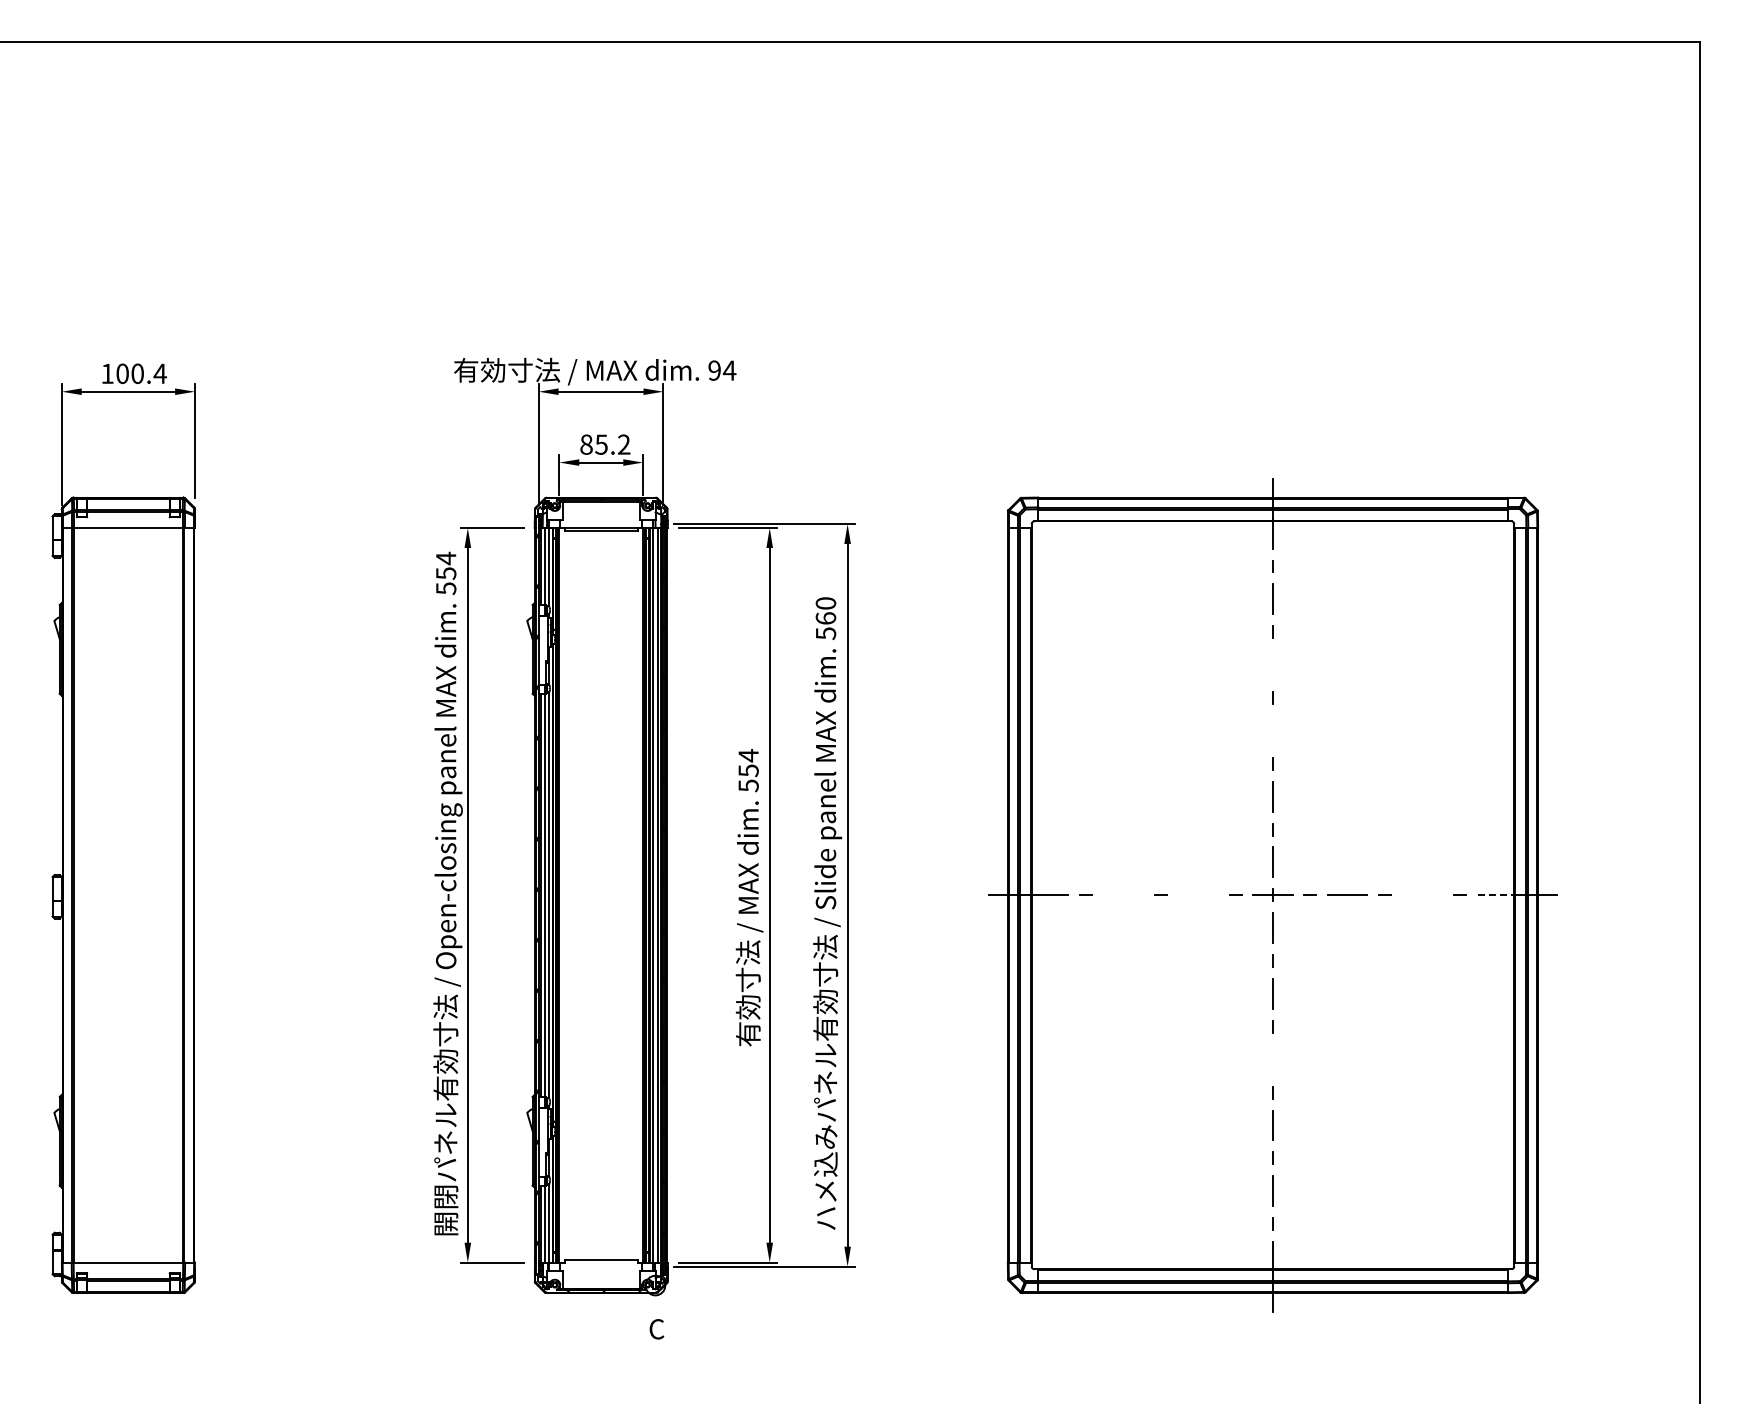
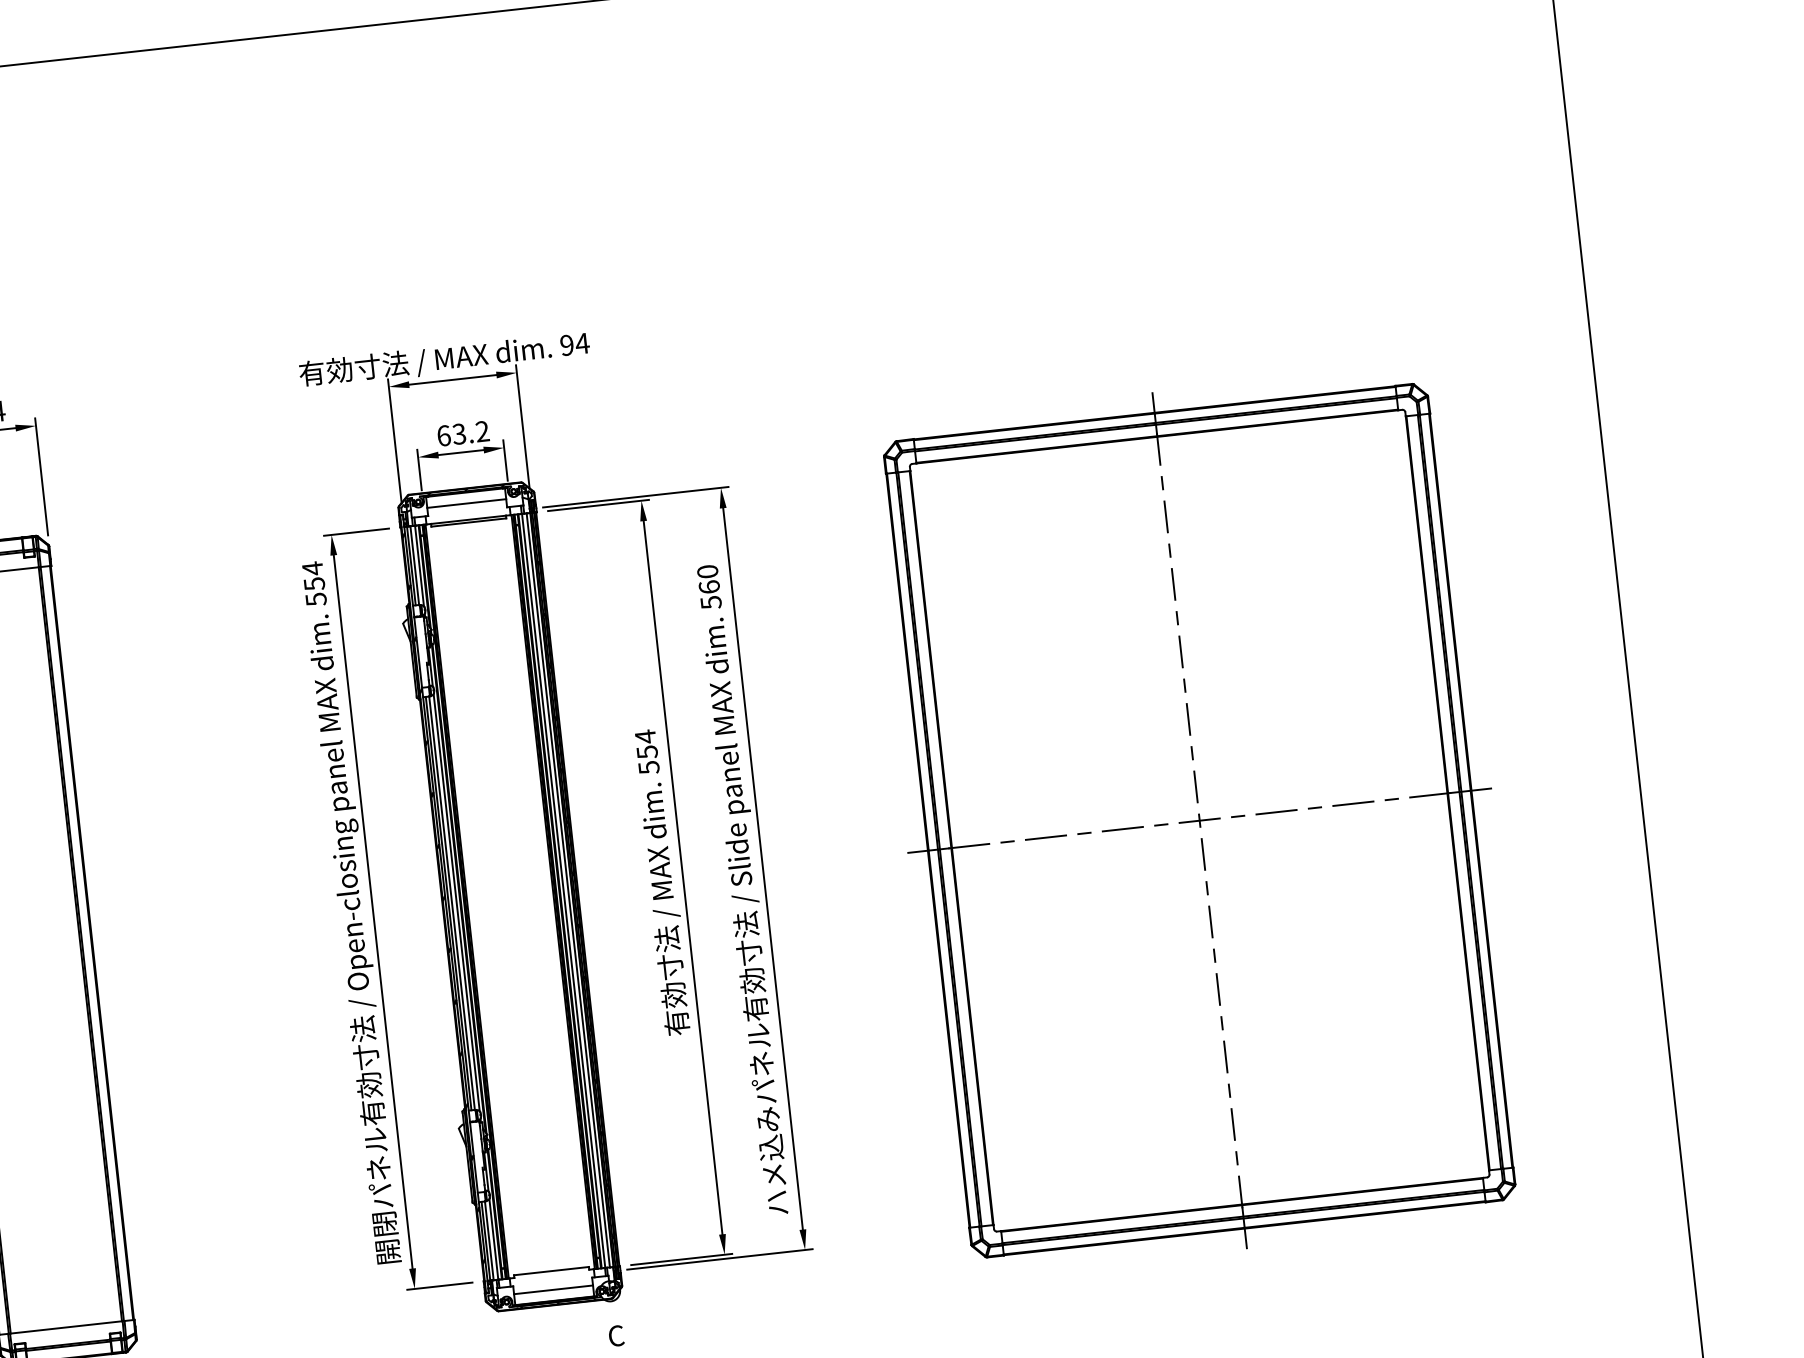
text: (593, 444) -> (451, 434), 85.2 -> 63.2
line: (600, 512) -> (465, 503), added
line: (1272, 665) -> (1173, 584), added
line: (1272, 730) -> (1180, 651), added
line: (1198, 894) -> (1123, 828), added
line: (1422, 894) -> (1353, 802), added
line: (1122, 895) -> (1045, 837), added
line: (1497, 895) -> (1430, 795), dashed -> solid
line: (1272, 1059) -> (1217, 989), added
line: (600, 1278) -> (552, 1290), added

